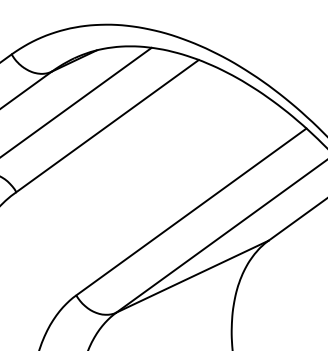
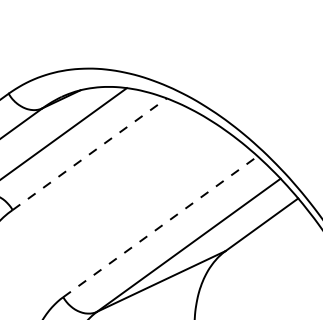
line: (108, 125) -> (90, 153), solid -> dashed
line: (191, 211) -> (160, 226), solid -> dashed

